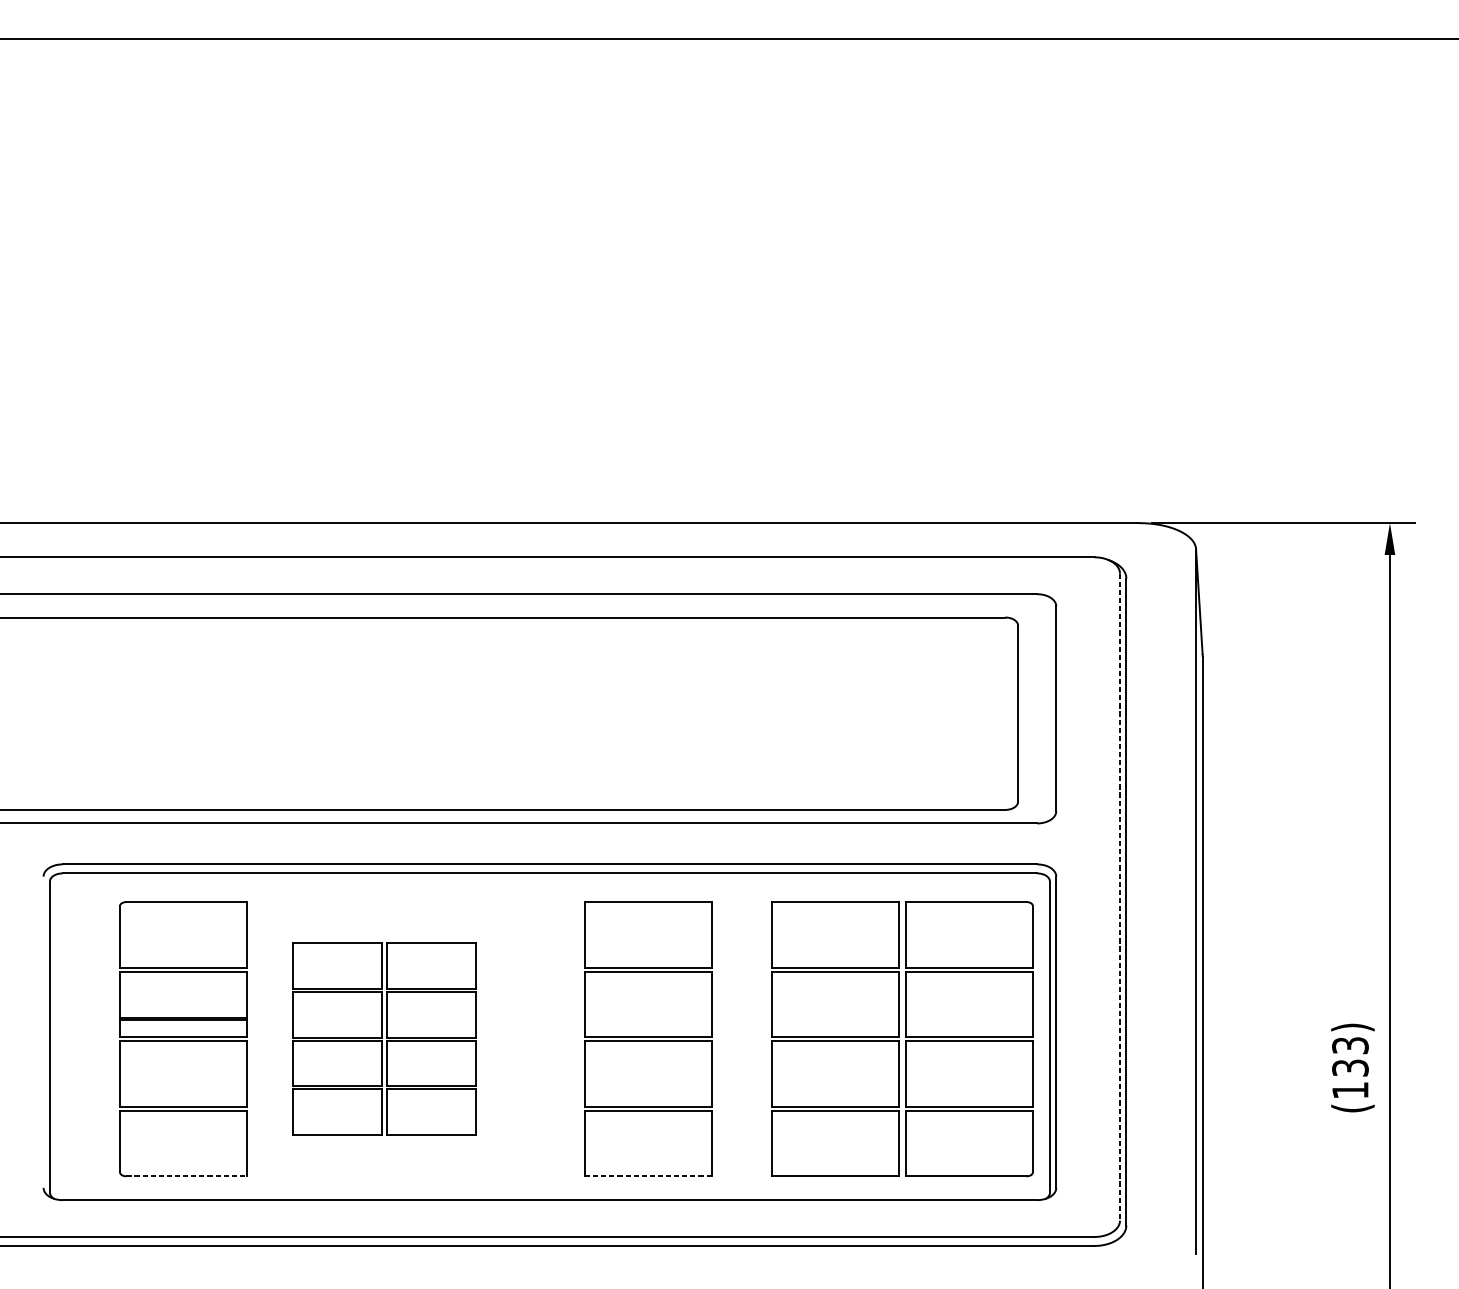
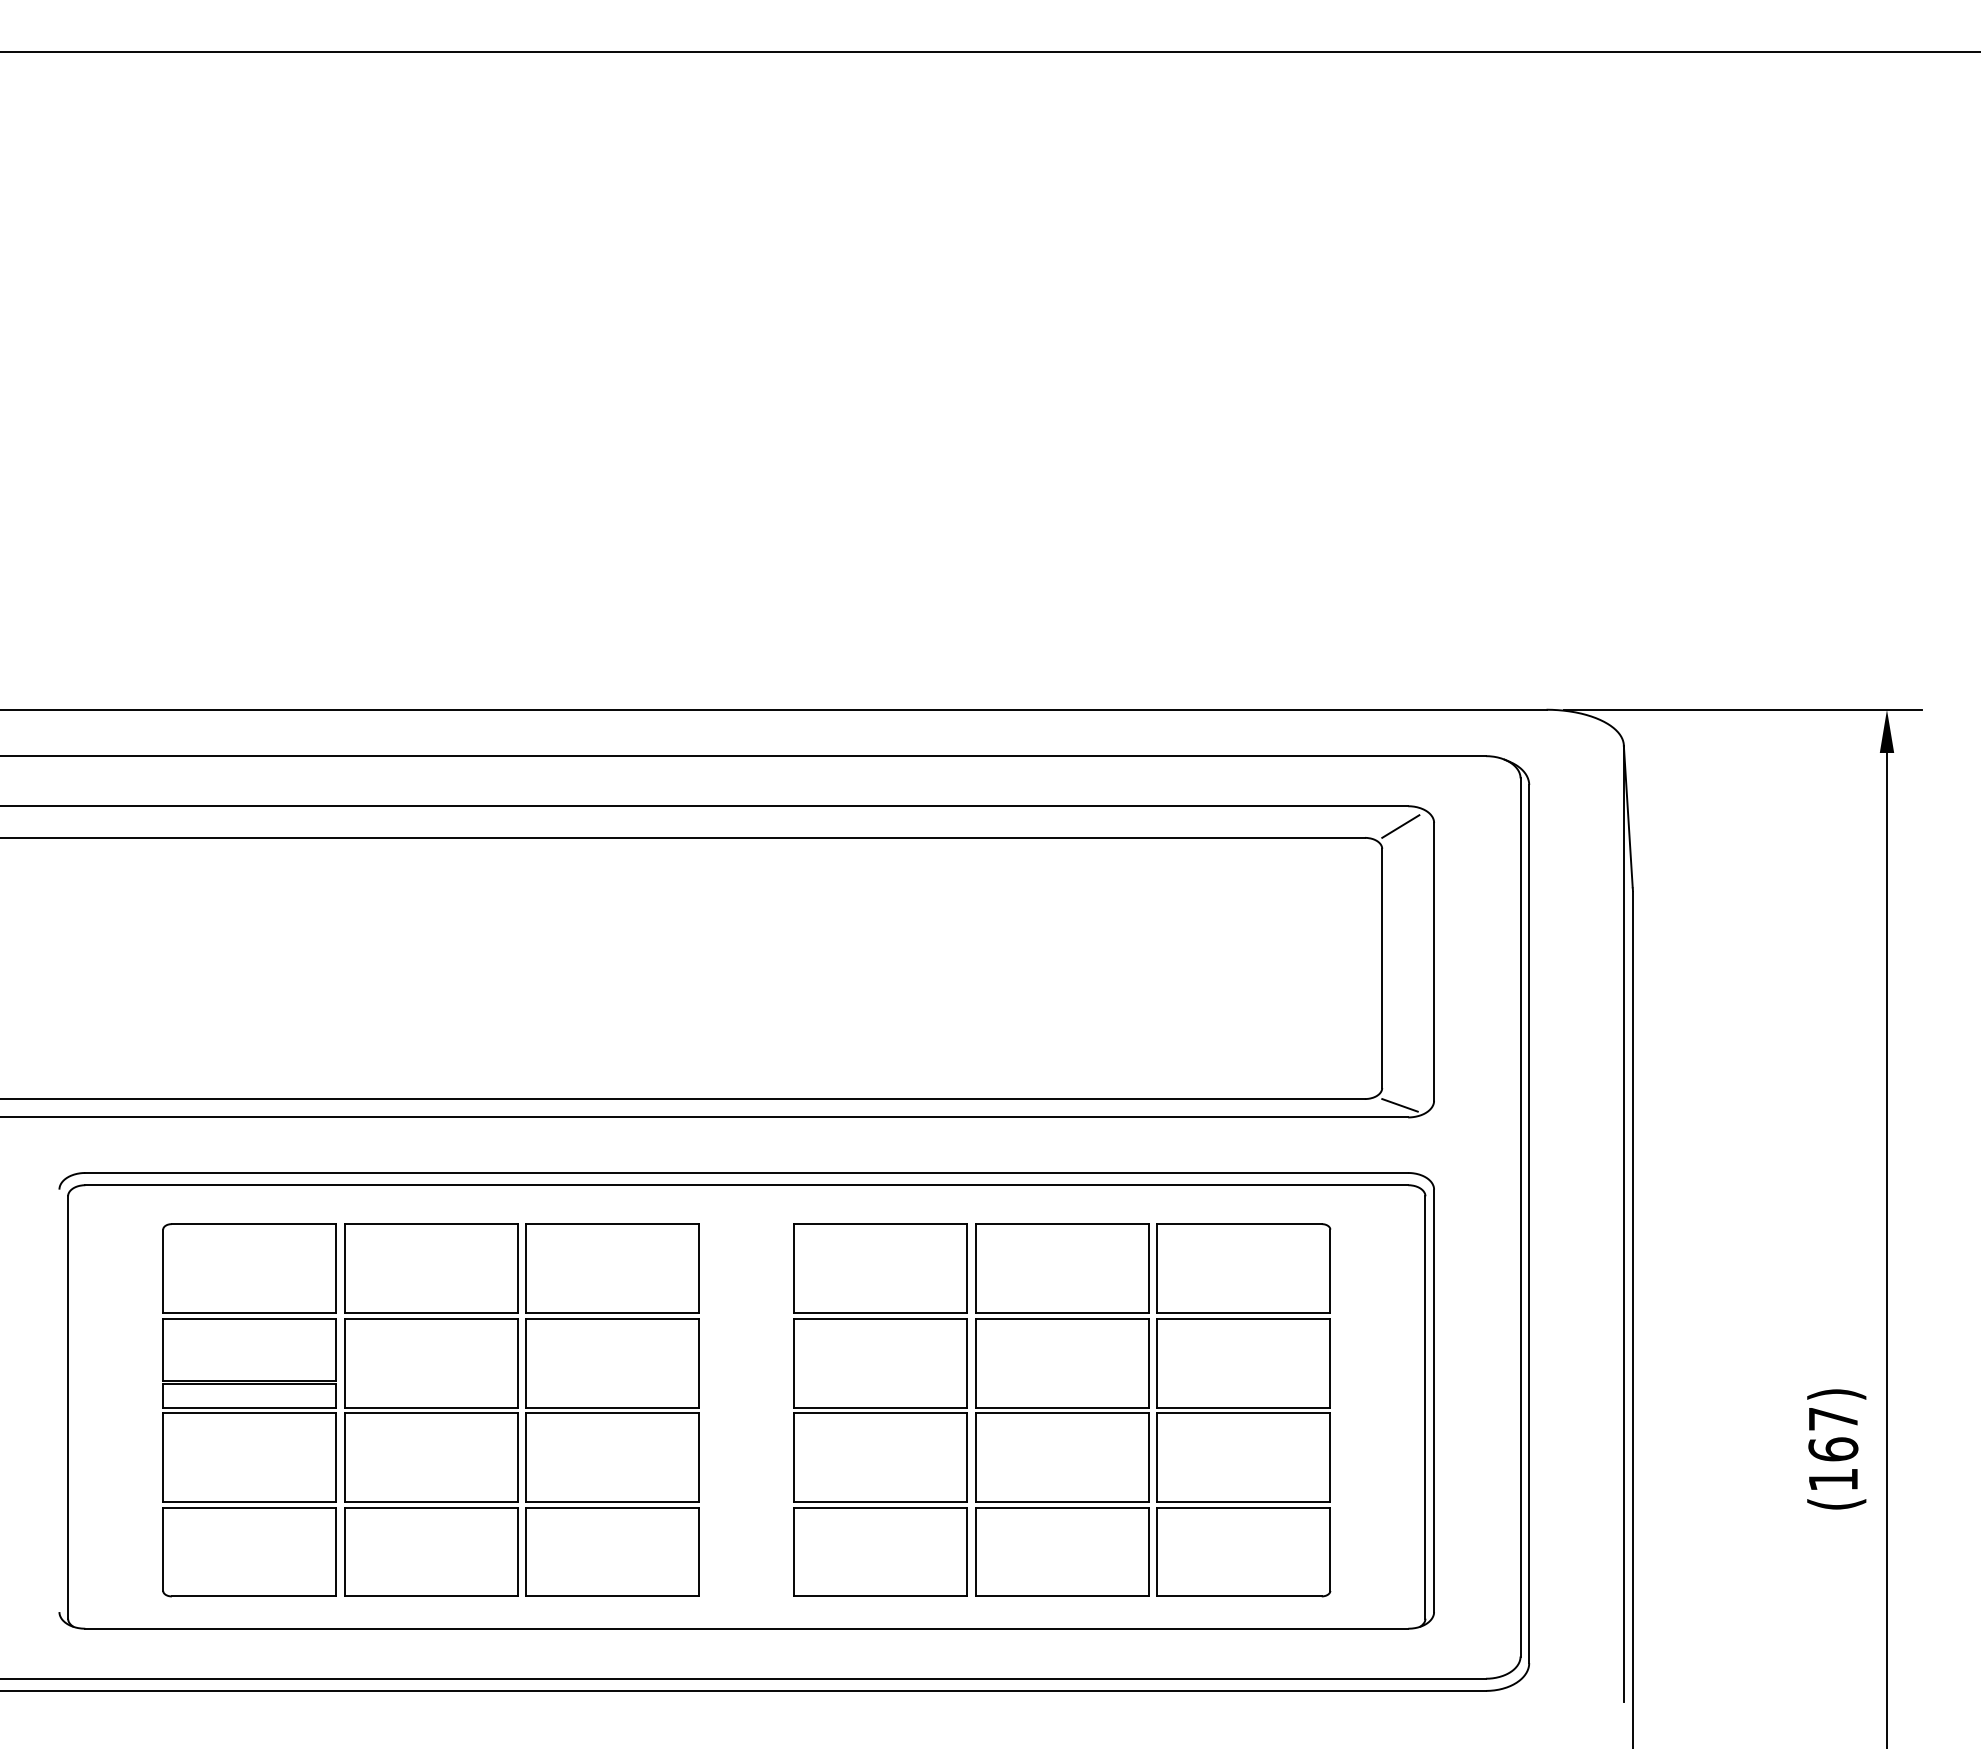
line: (1031, 609) -> (1400, 826), added
line: (1030, 814) -> (1399, 1105), added
line: (1119, 897) -> (1520, 1217), dashed -> solid
part: (383, 1038) -> (521, 1409), size x1.43
part: (902, 1039) -> (1153, 1410), moved
text: (1350, 1057) -> (1833, 1434), (133) -> (167)
line: (187, 1176) -> (254, 1596), dashed -> solid
line: (649, 1176) -> (881, 1596), dashed -> solid

